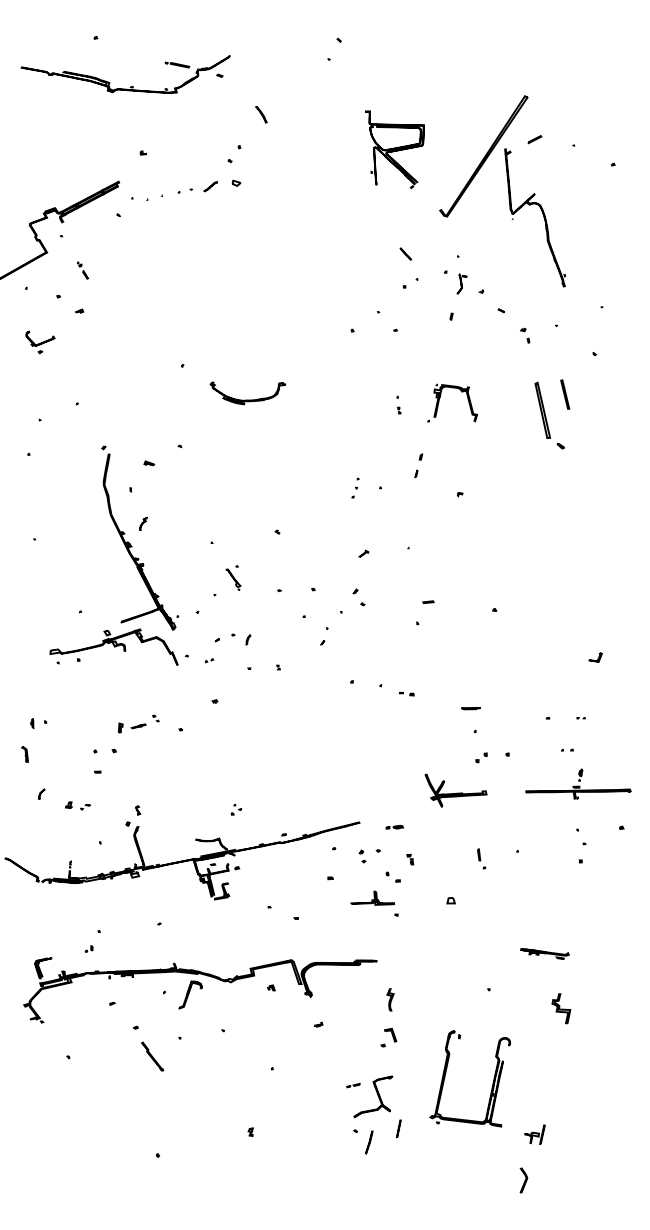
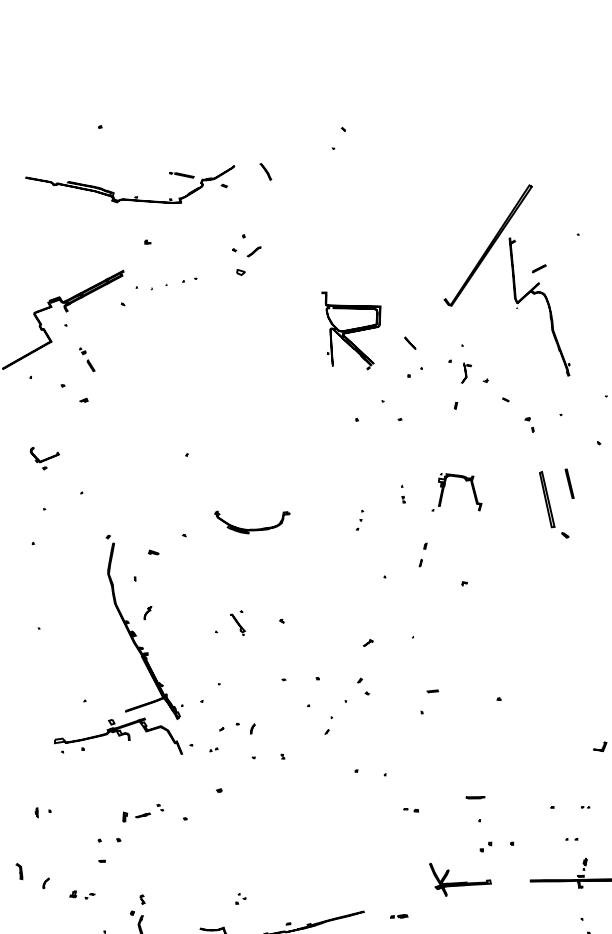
part: (130, 86) -> (134, 196), moved
line: (261, 114) -> (265, 171), moved
line: (534, 139) -> (538, 268), moved
part: (394, 149) -> (350, 330), moved
line: (210, 186) -> (253, 251), moved
part: (82, 270) -> (86, 359), size x1.4
part: (40, 342) -> (44, 458), moved
part: (247, 393) -> (251, 522), moved
part: (355, 487) -> (359, 519), moved
part: (233, 577) -> (237, 622), moved
part: (406, 693) -> (410, 809), moved
part: (24, 754) -> (18, 871), moved

